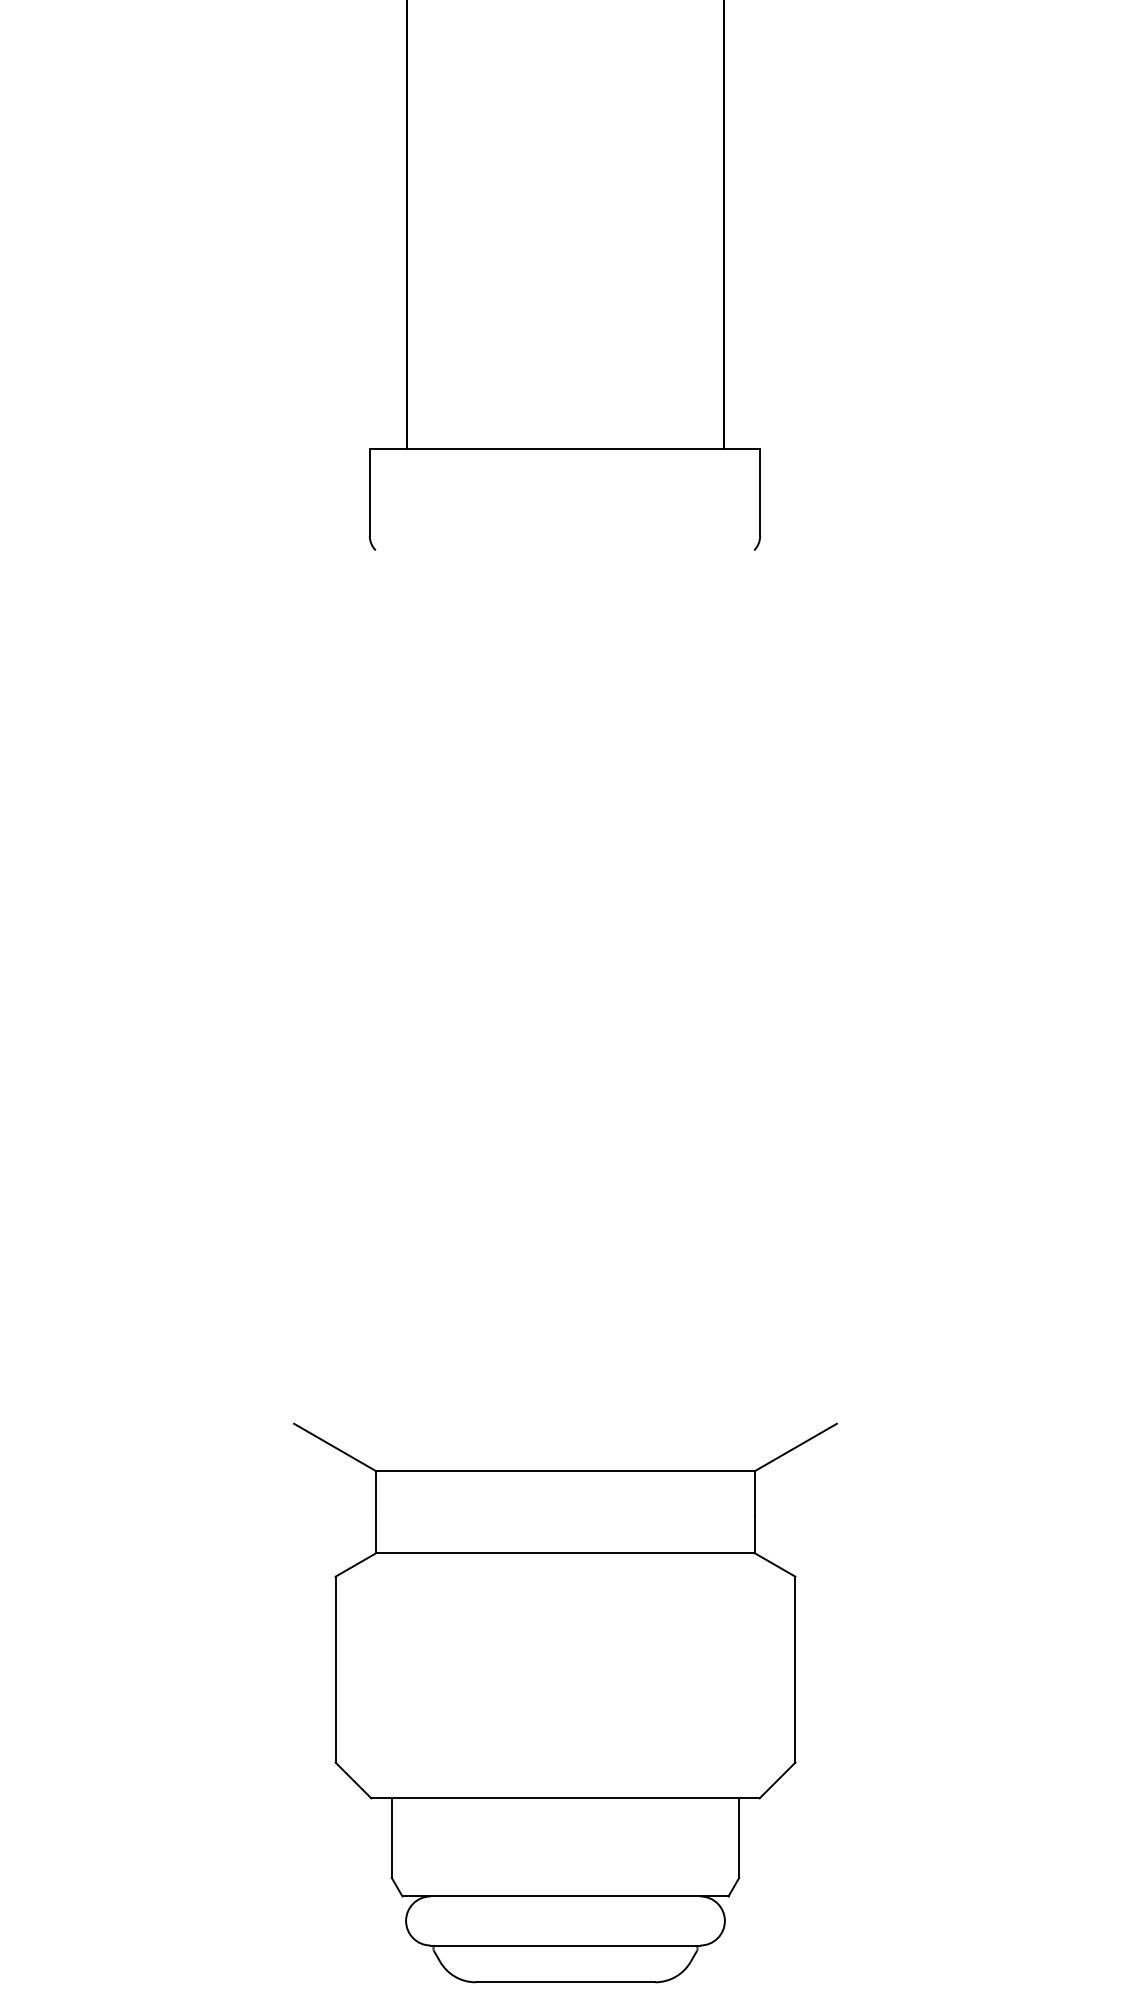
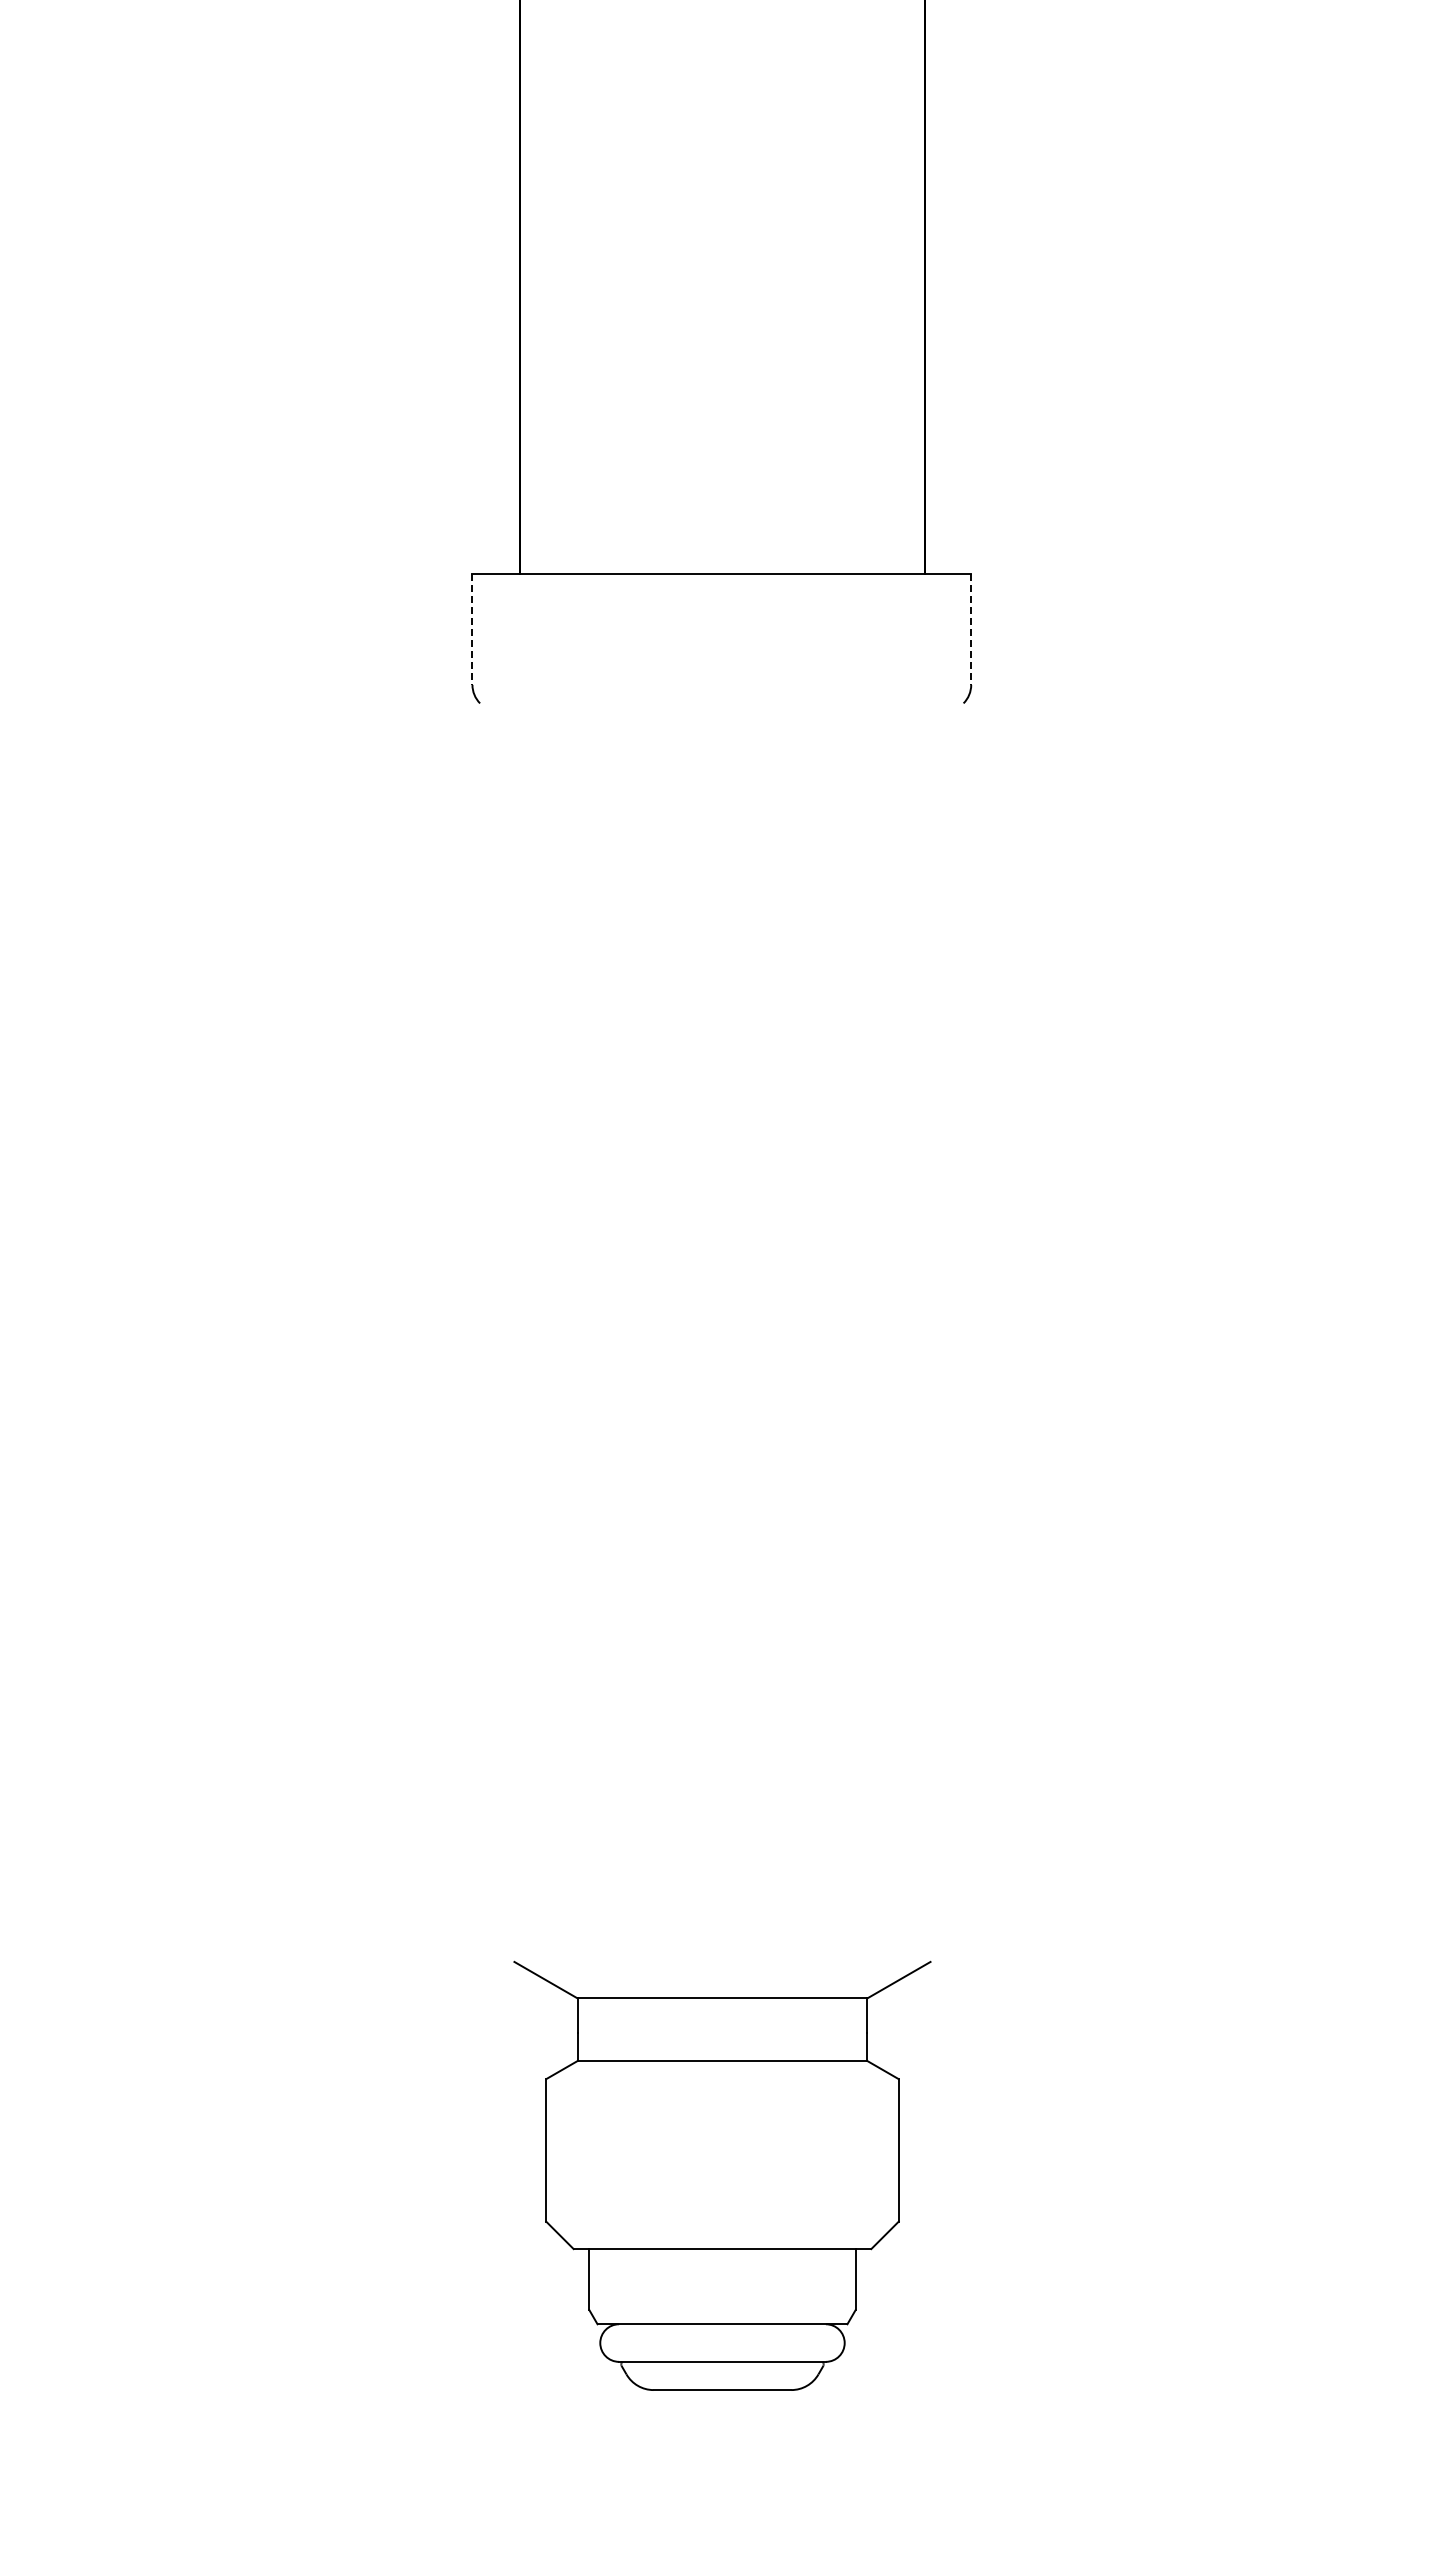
line: (369, 493) -> (472, 630), solid -> dashed
line: (760, 493) -> (971, 630), solid -> dashed
part: (565, 1702) -> (722, 2175), size x0.6

